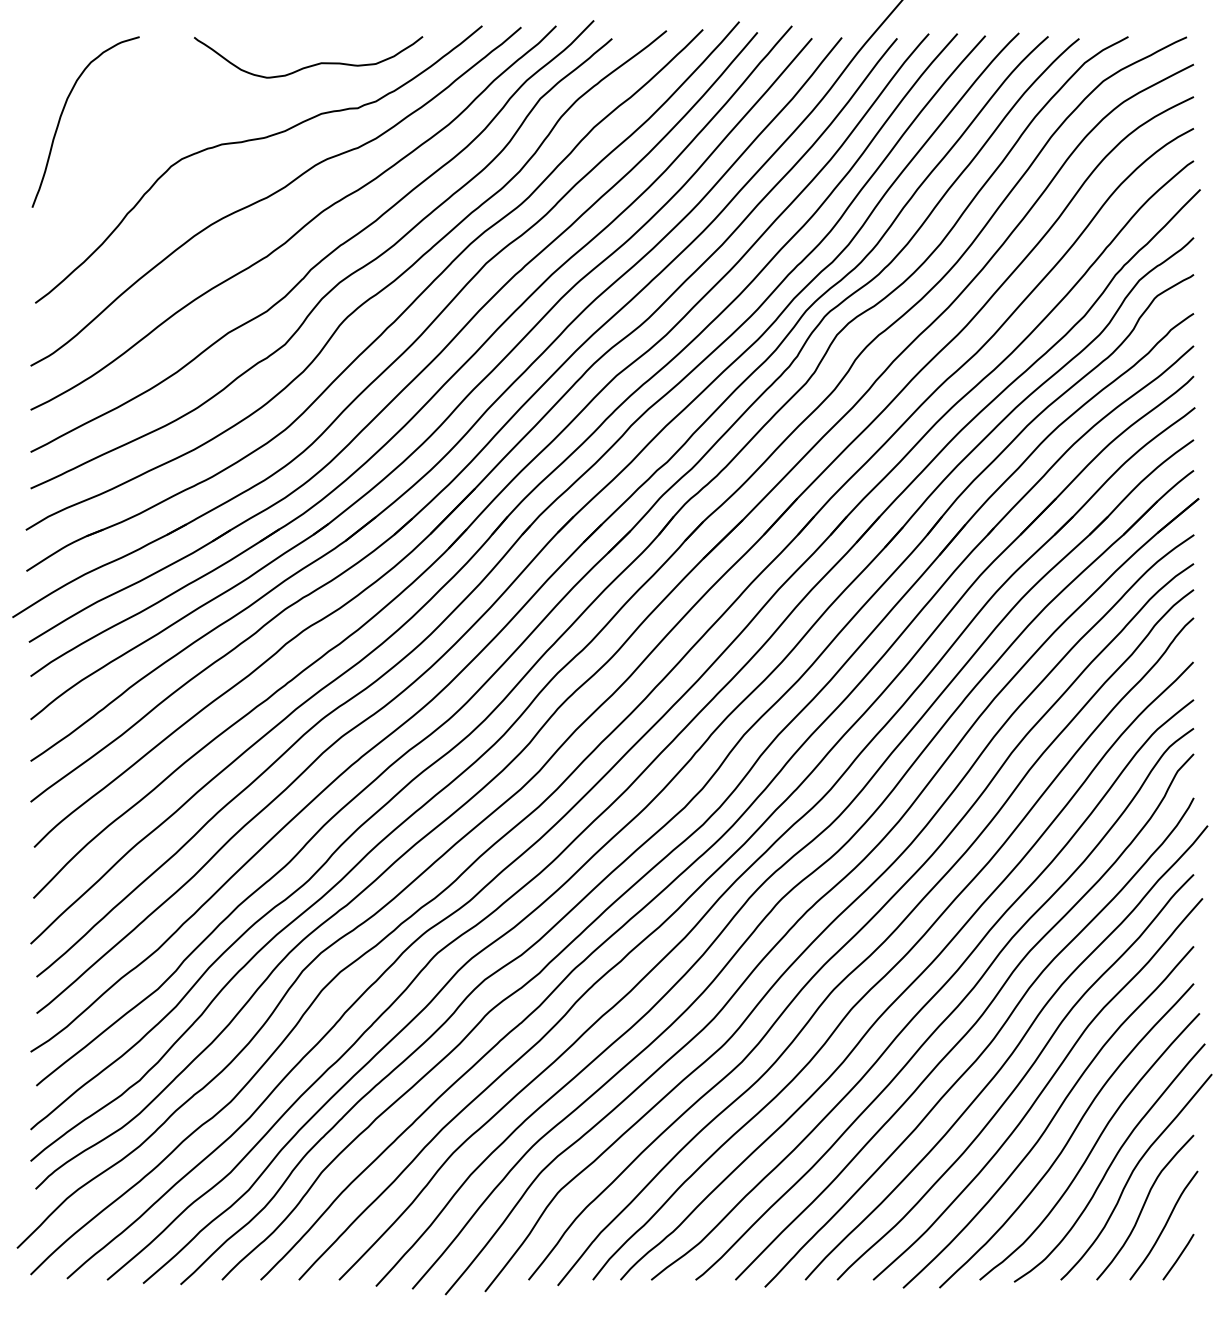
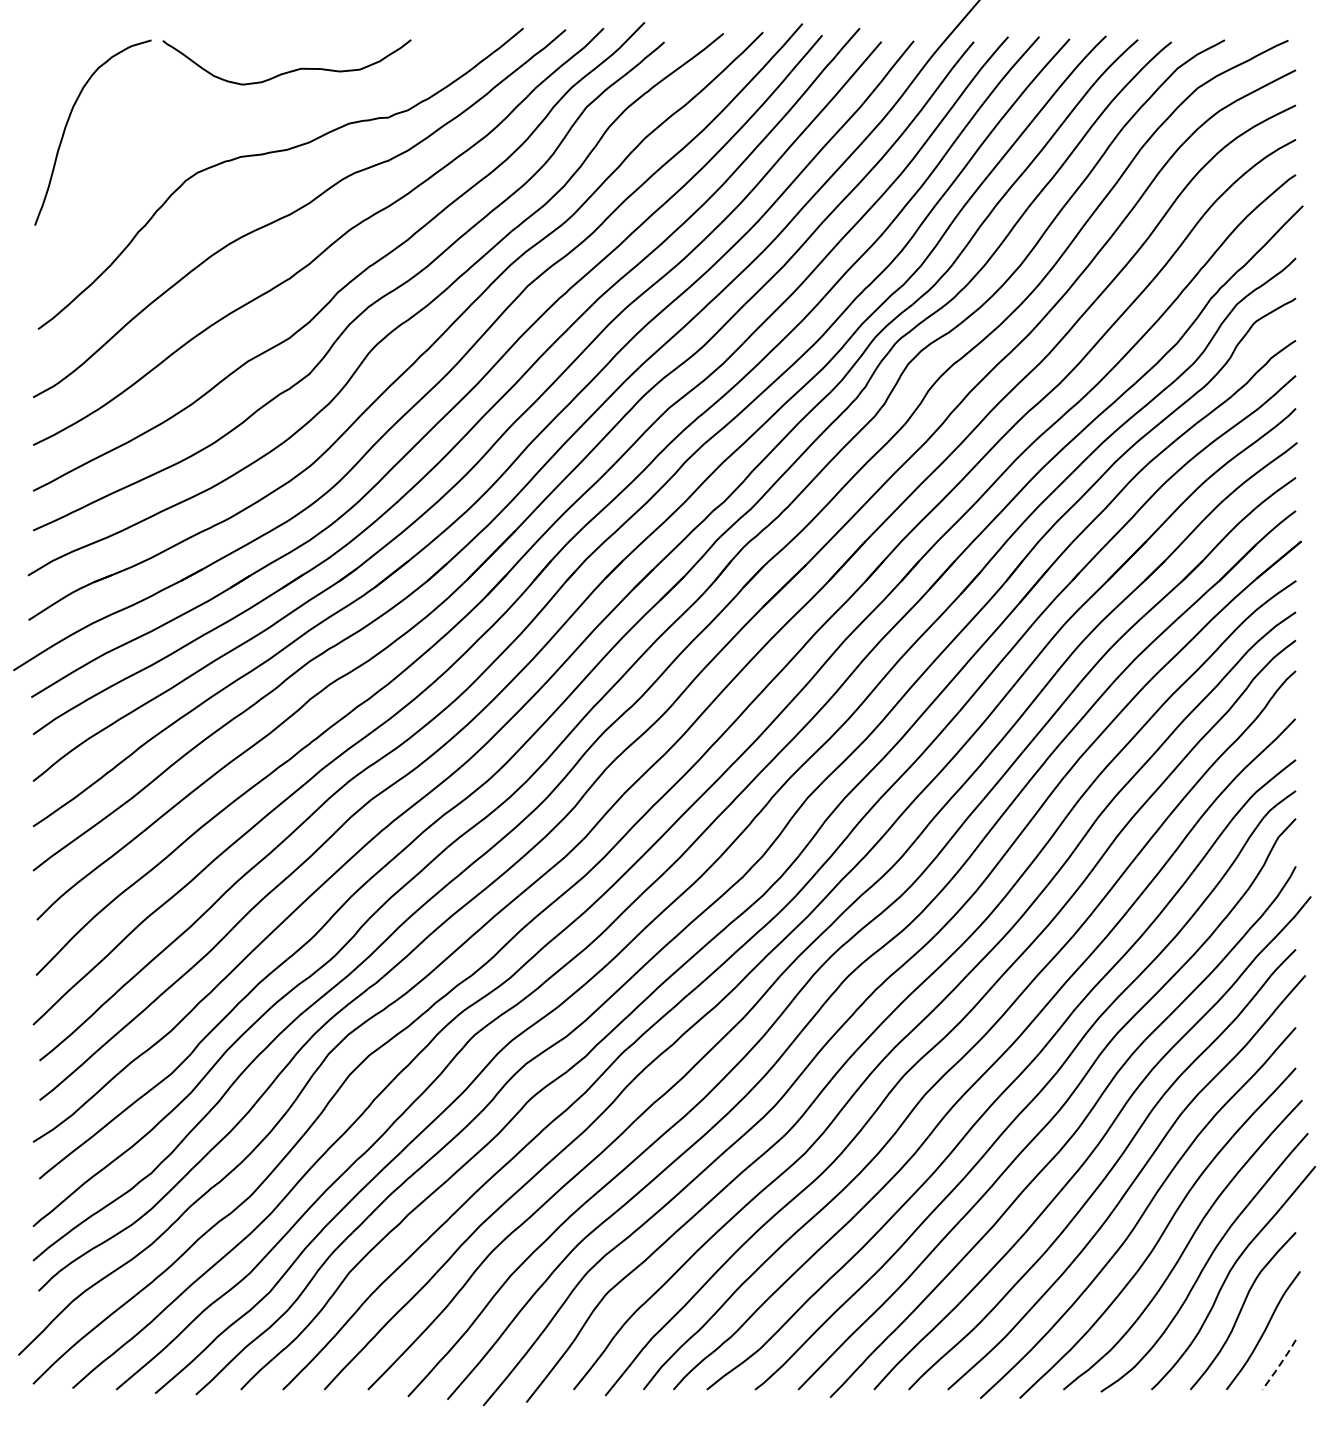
curve: (312, 64) -> (291, 70), moved
line: (1178, 1257) -> (1279, 1365), solid -> dashed

